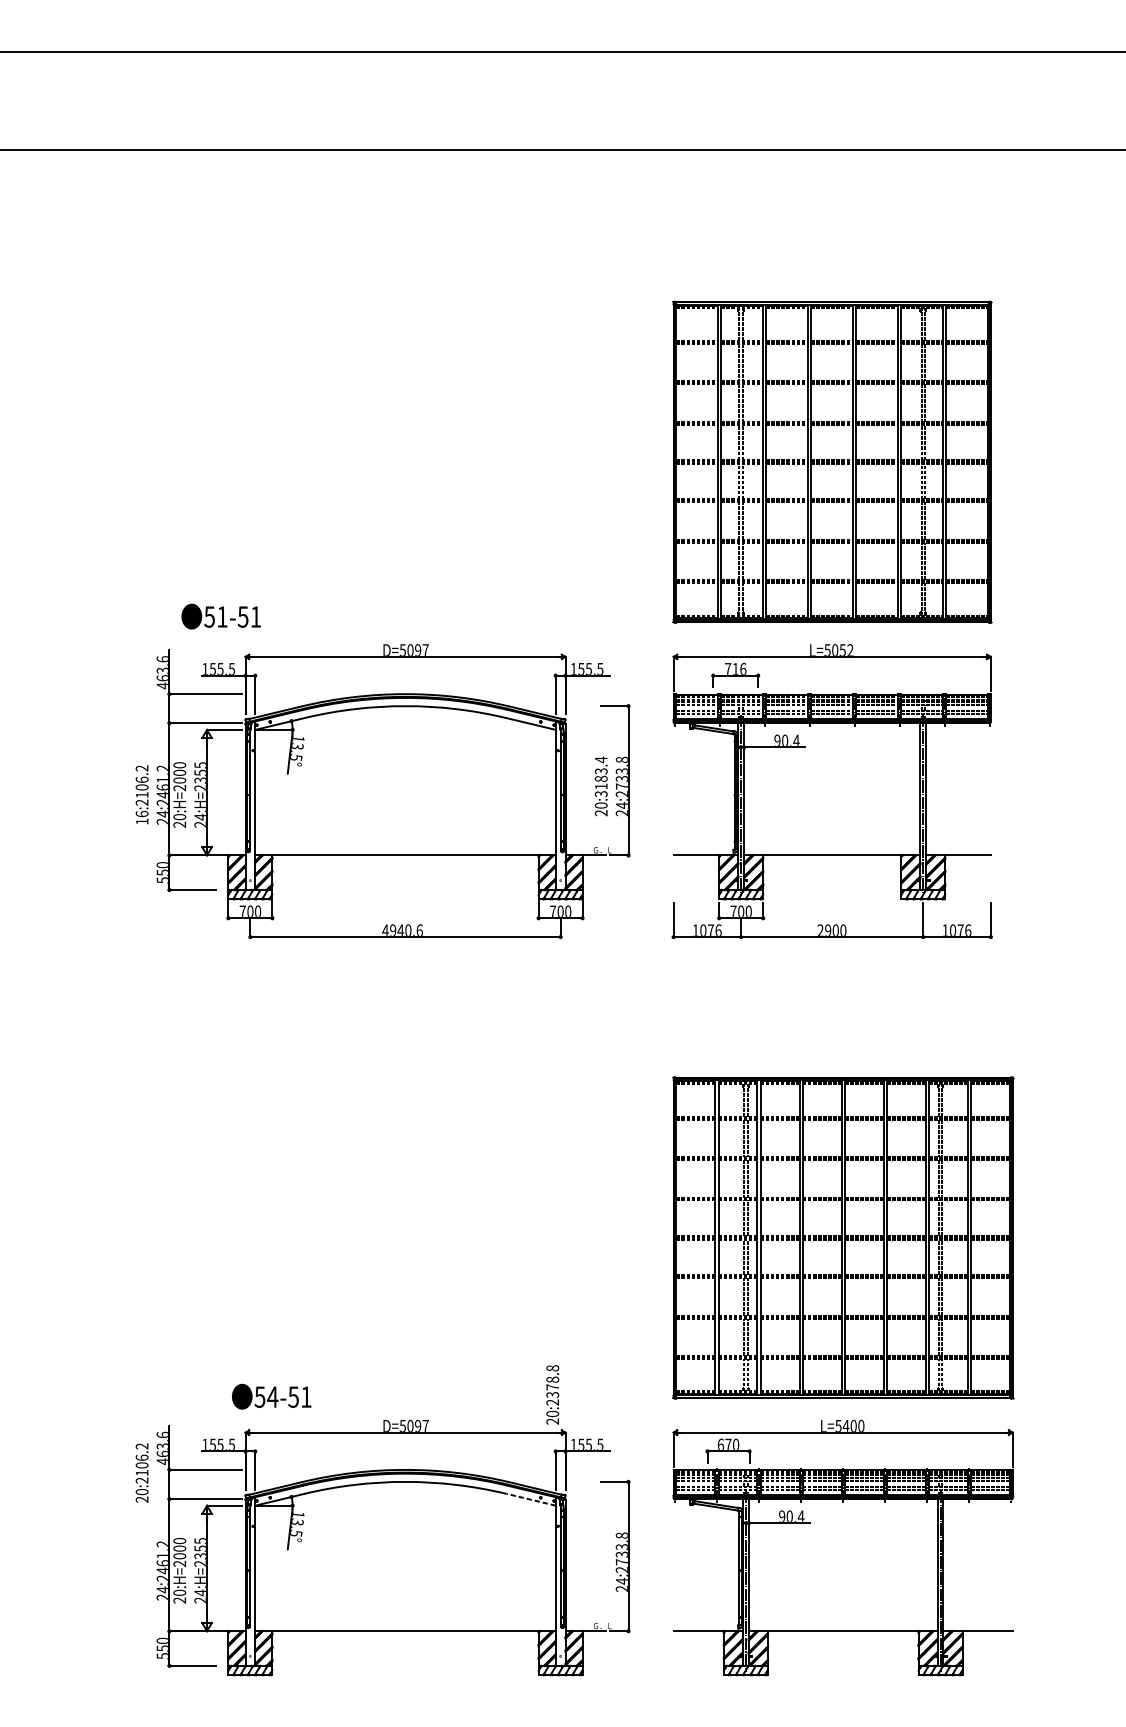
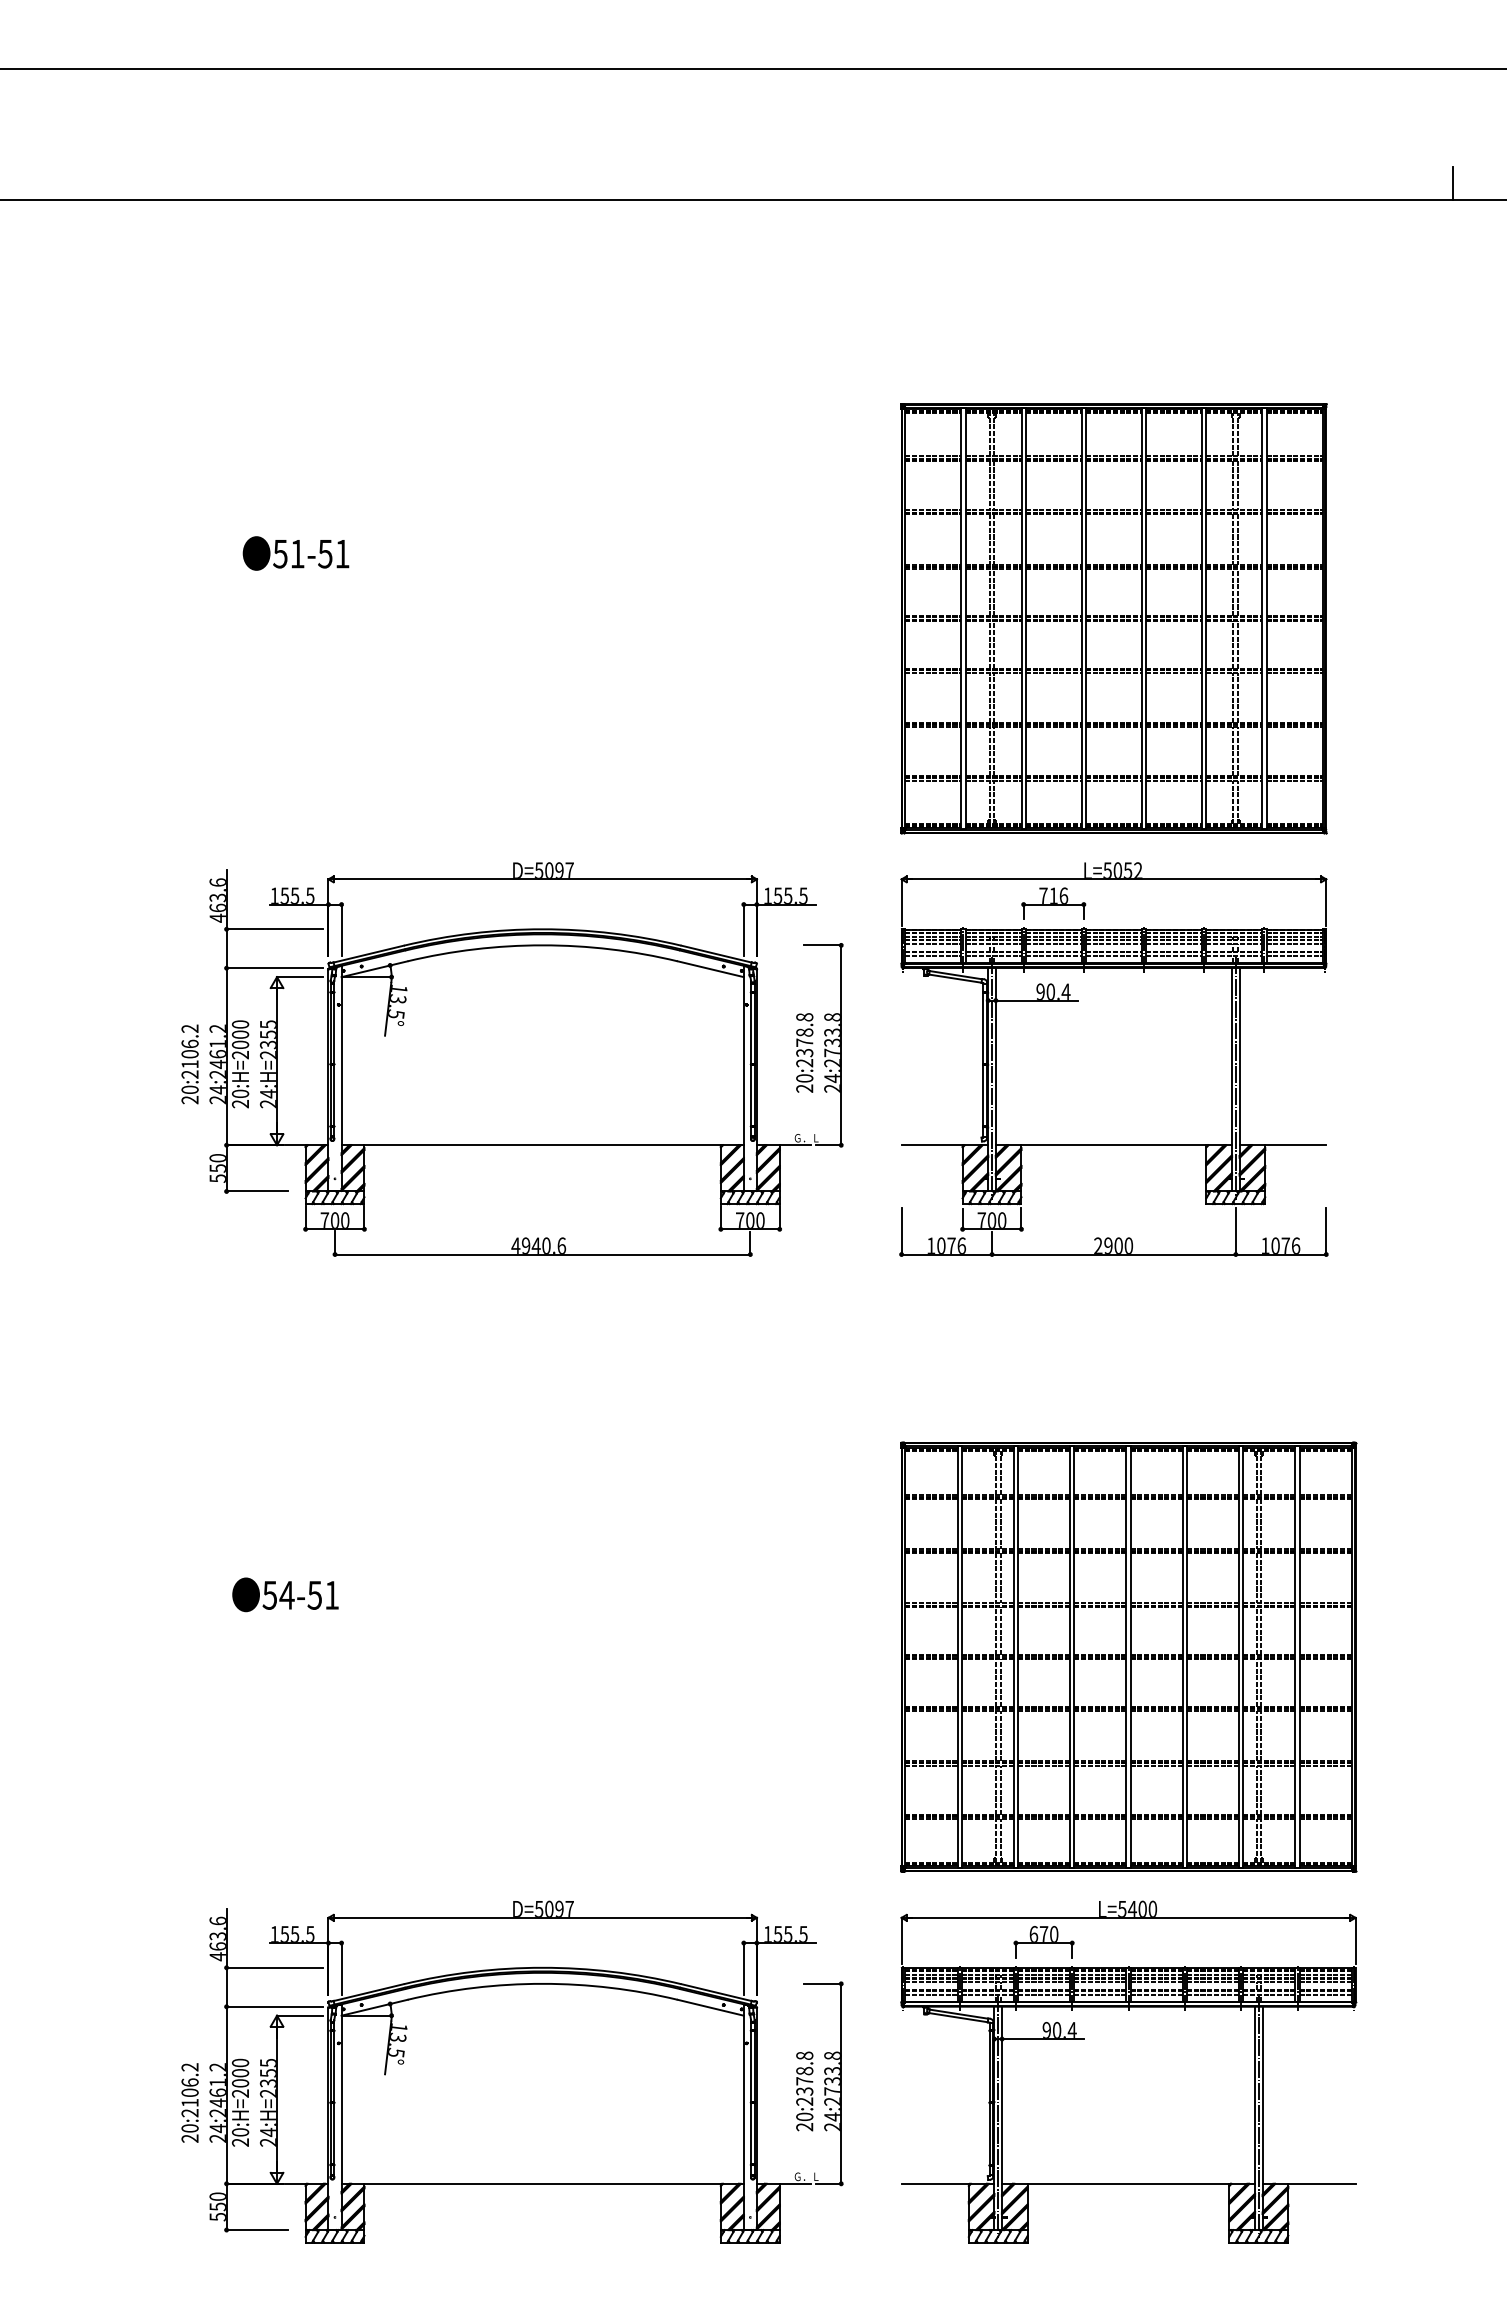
line: (1085, 137) -> (1452, 183), added
text: (220, 616) -> (295, 553), moved
part: (735, 674) -> (1053, 903), moved
text: (601, 776) -> (804, 1039), 20:3183.4 -> 20:2378.8
text: (141, 817) -> (189, 1094), 16:2106.2 -> 20:2106.2
text: (552, 1394) -> (804, 2091), moved
text: (271, 1396) -> (285, 1594), moved
part: (728, 1451) -> (1043, 1942), moved
text: (141, 1472) -> (189, 2102), moved
line: (530, 1499) -> (710, 2007), dashed -> solid

